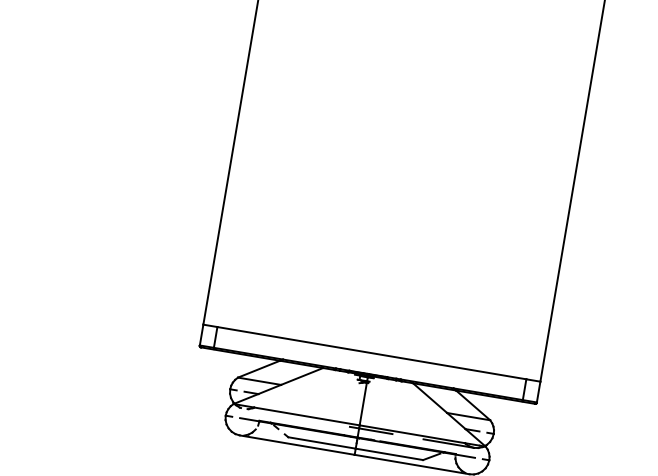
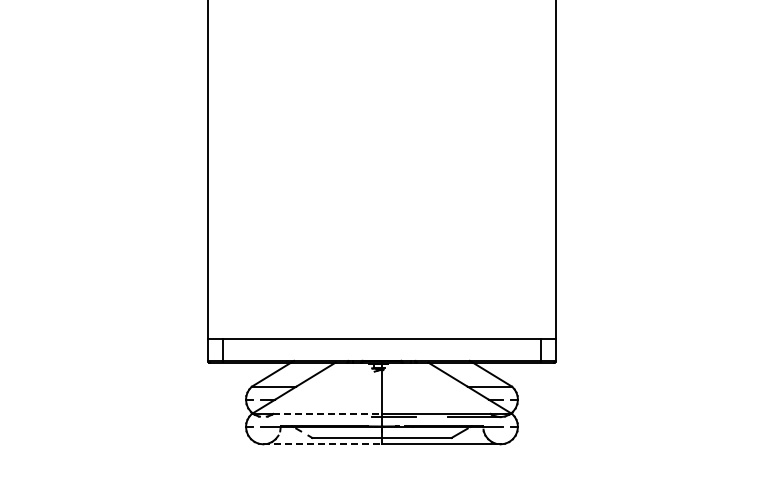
line: (307, 416) -> (328, 413), solid -> dashed
line: (297, 445) -> (323, 444), solid -> dashed

